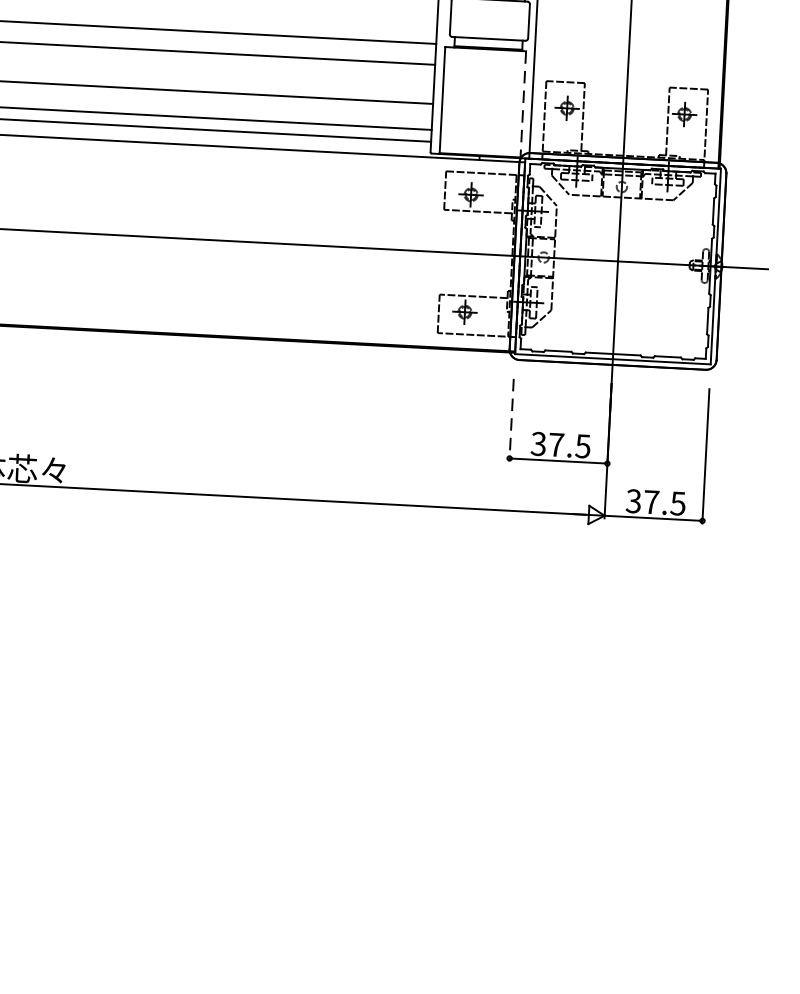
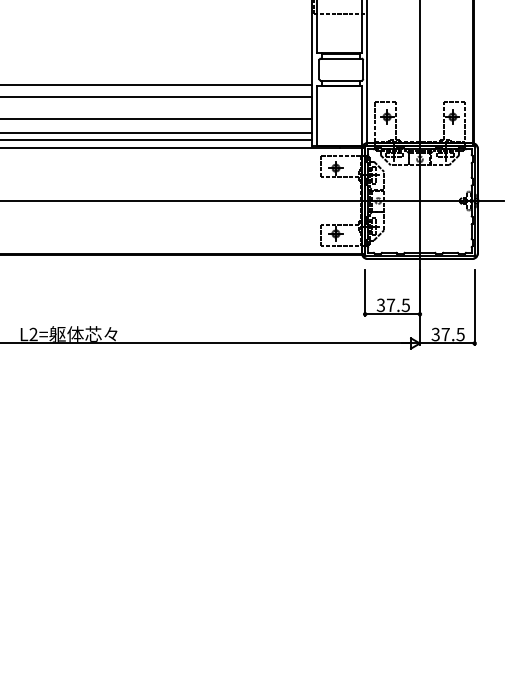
line: (523, 105) -> (362, 116), dashed -> solid
line: (512, 421) -> (365, 293), dashed -> solid

